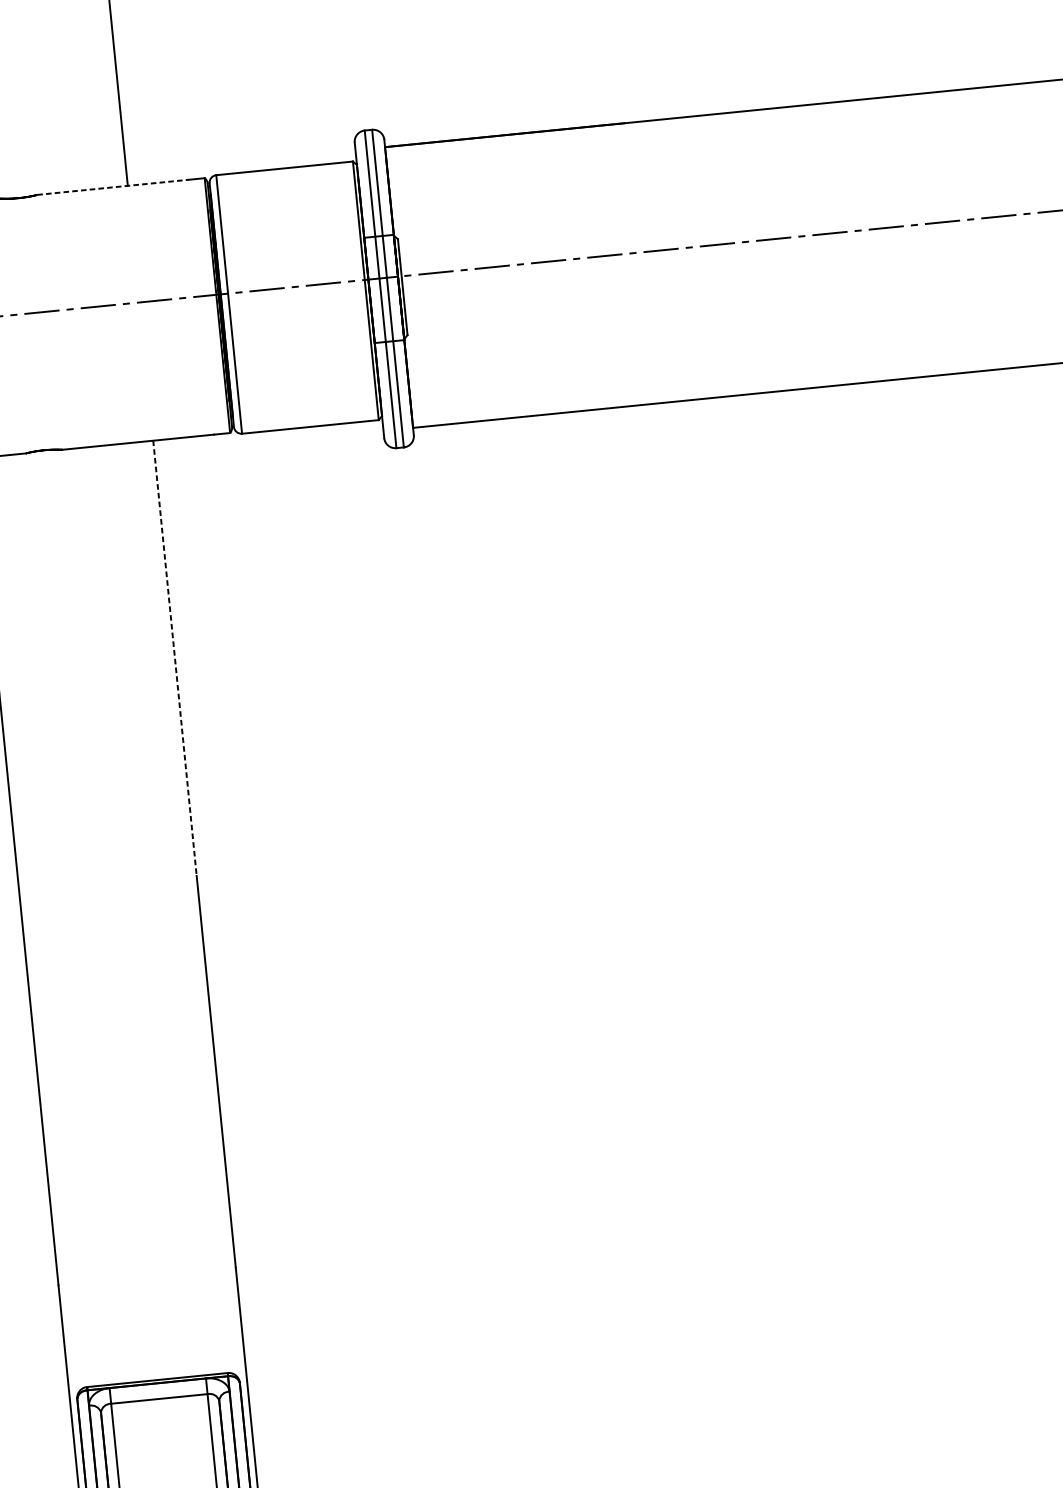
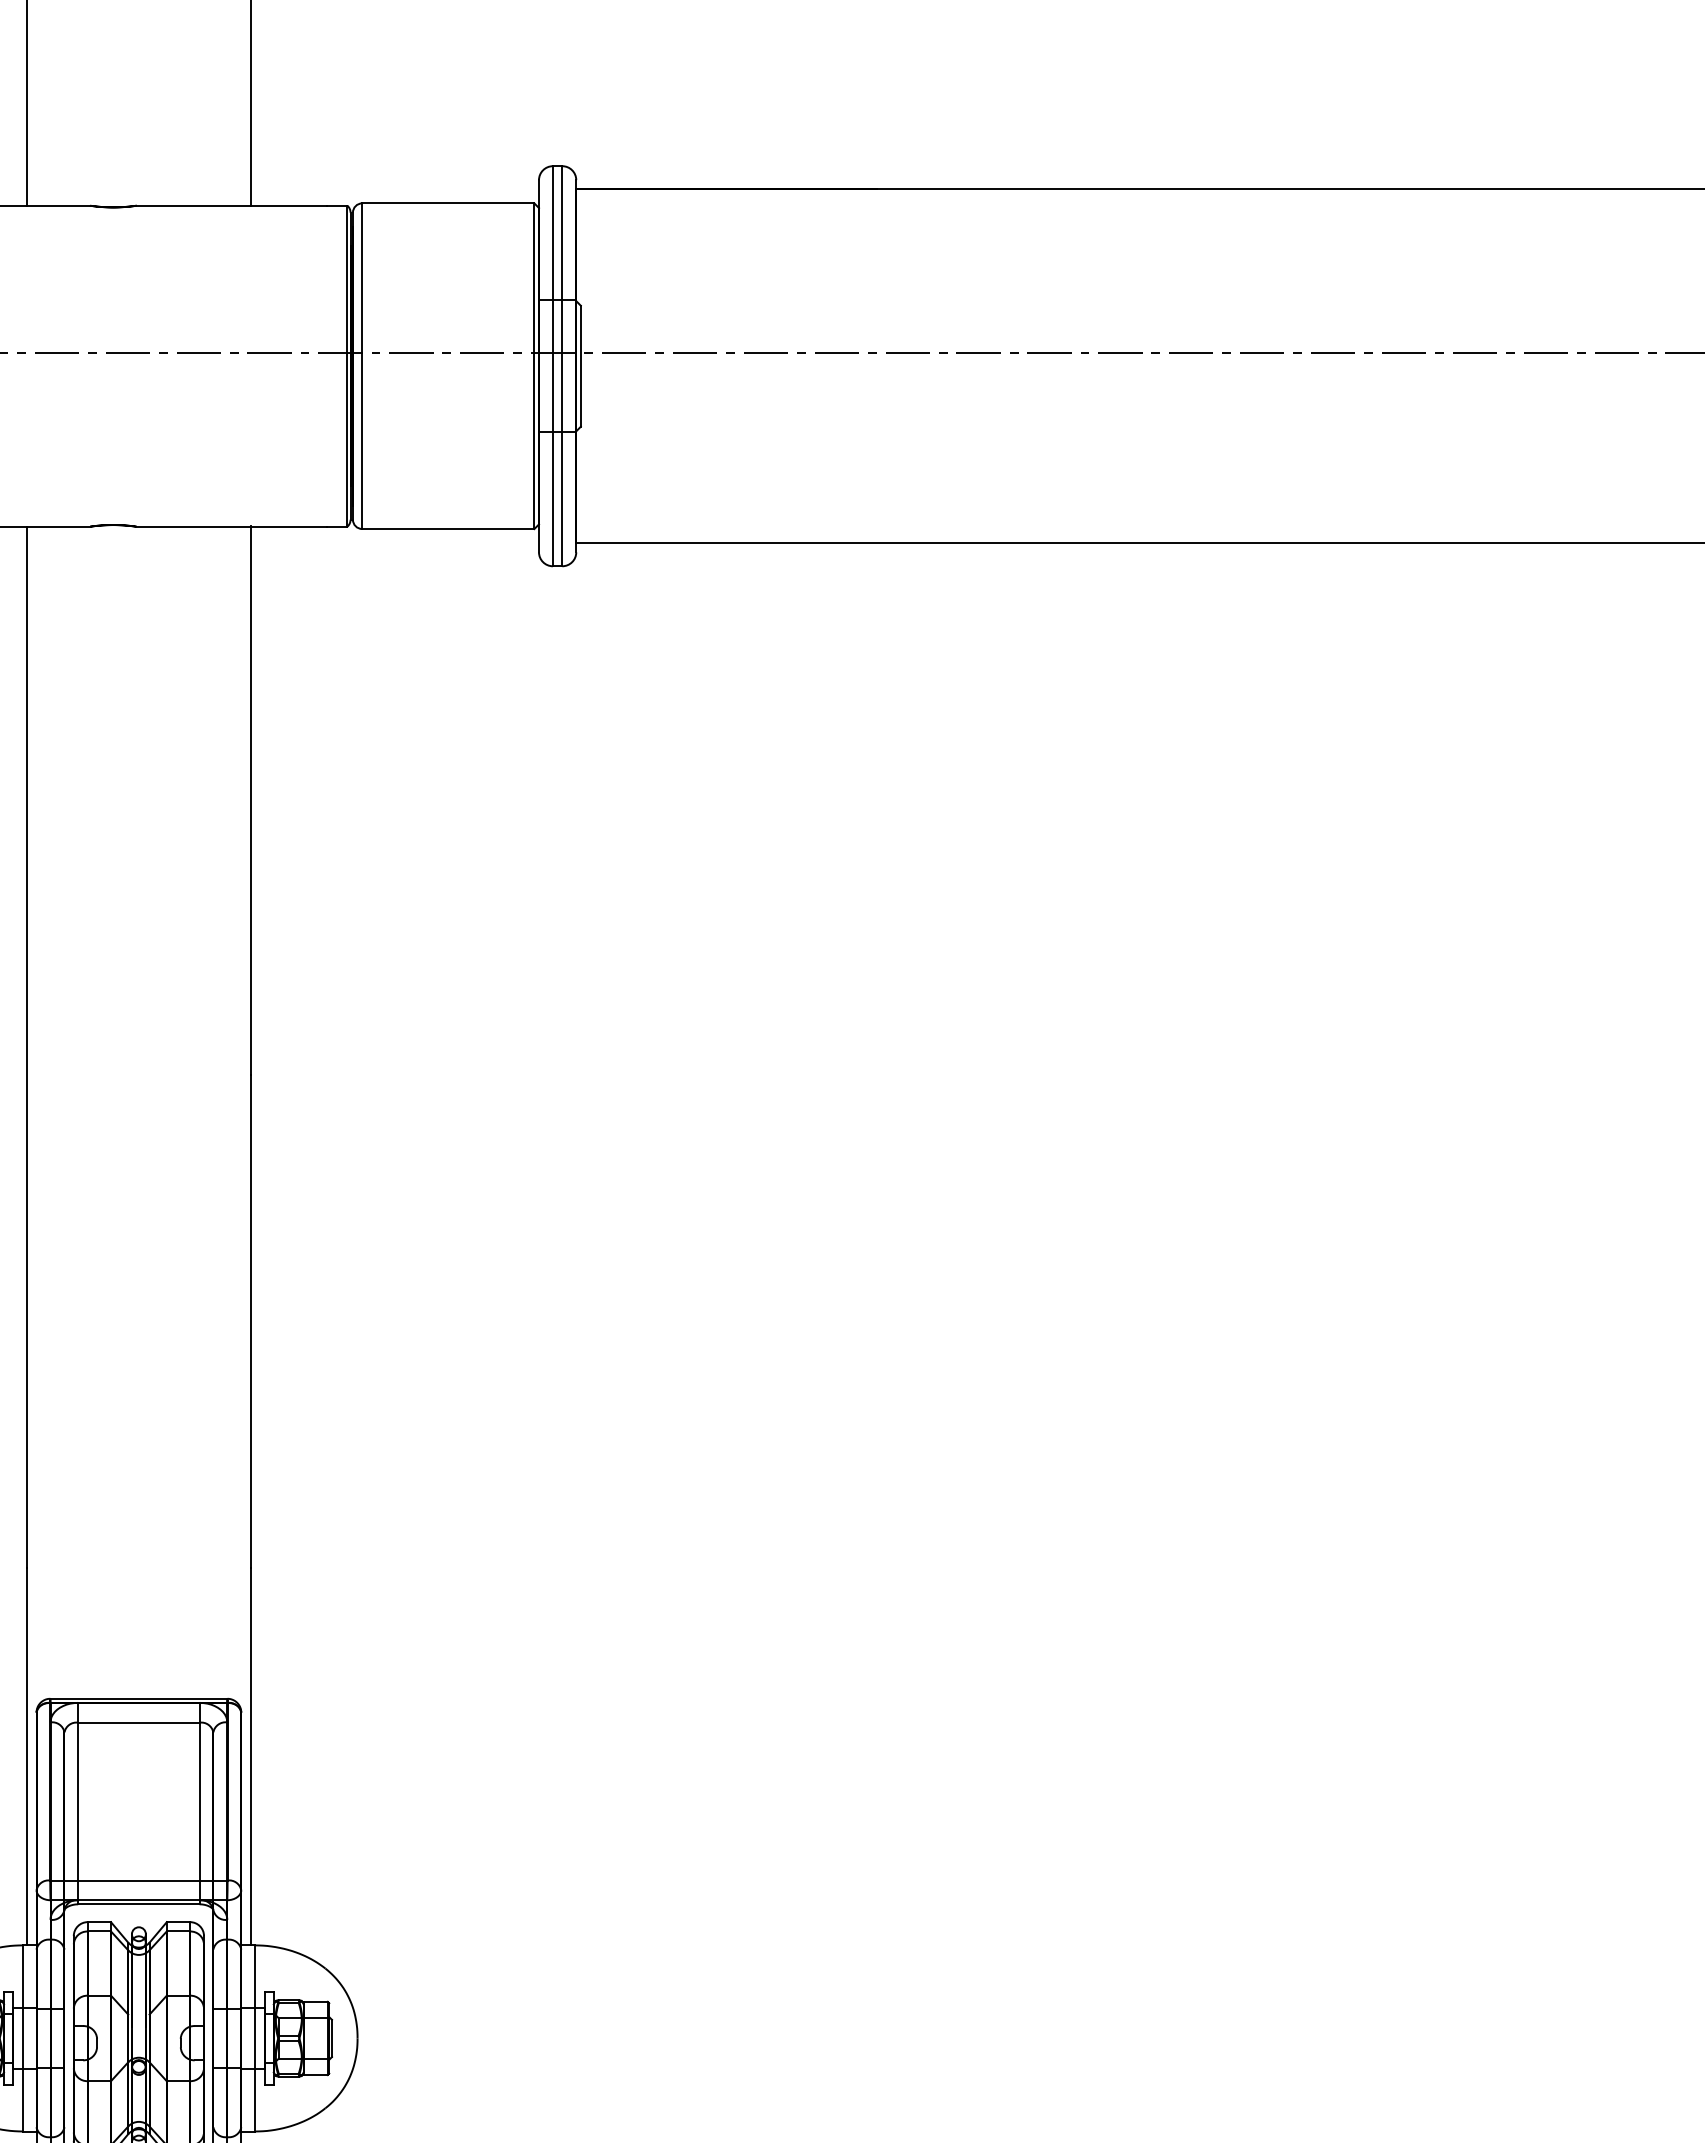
line: (113, 187) -> (232, 205), dashed -> solid
line: (174, 658) -> (250, 801), dashed -> solid

